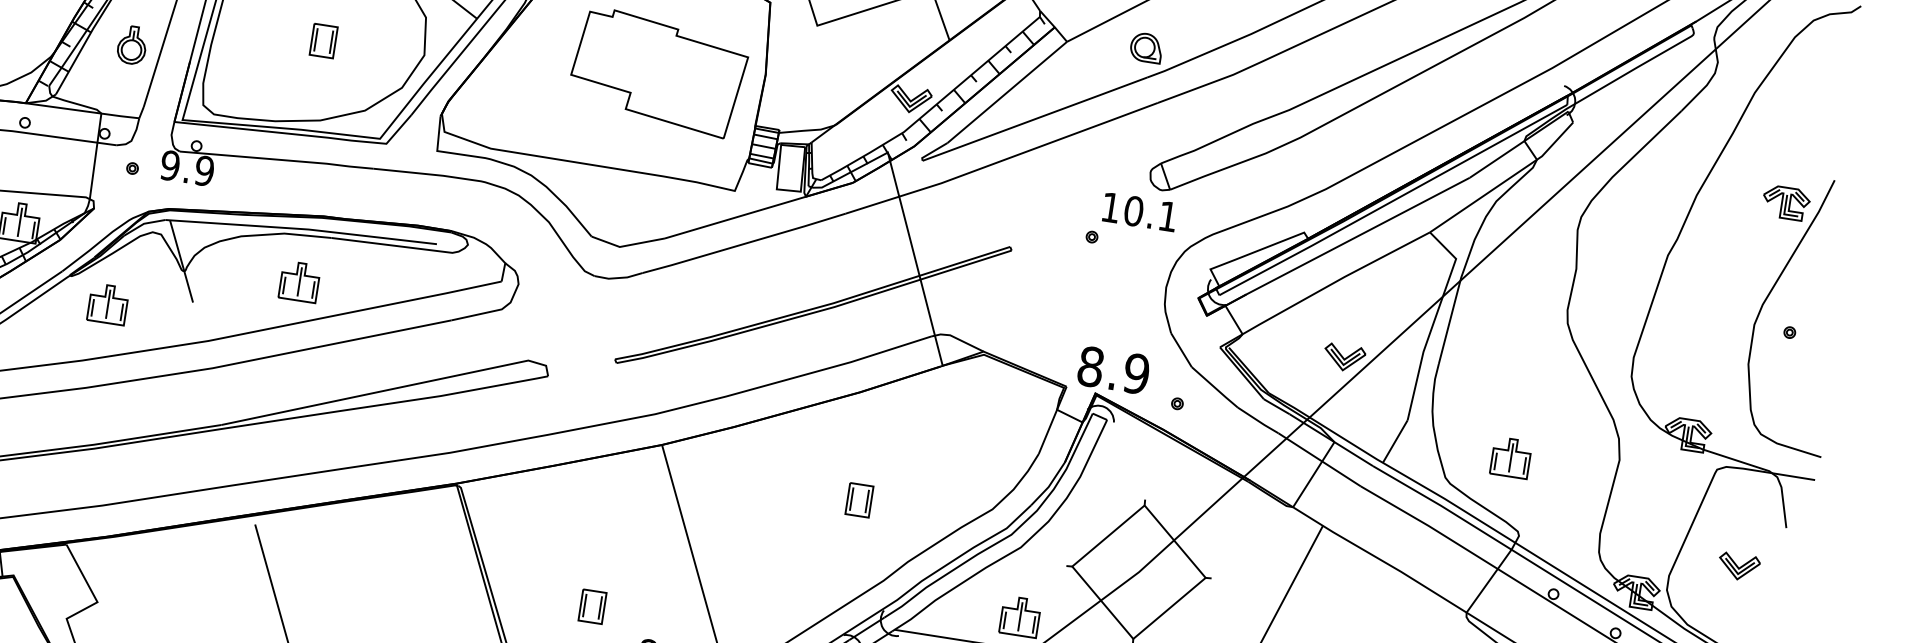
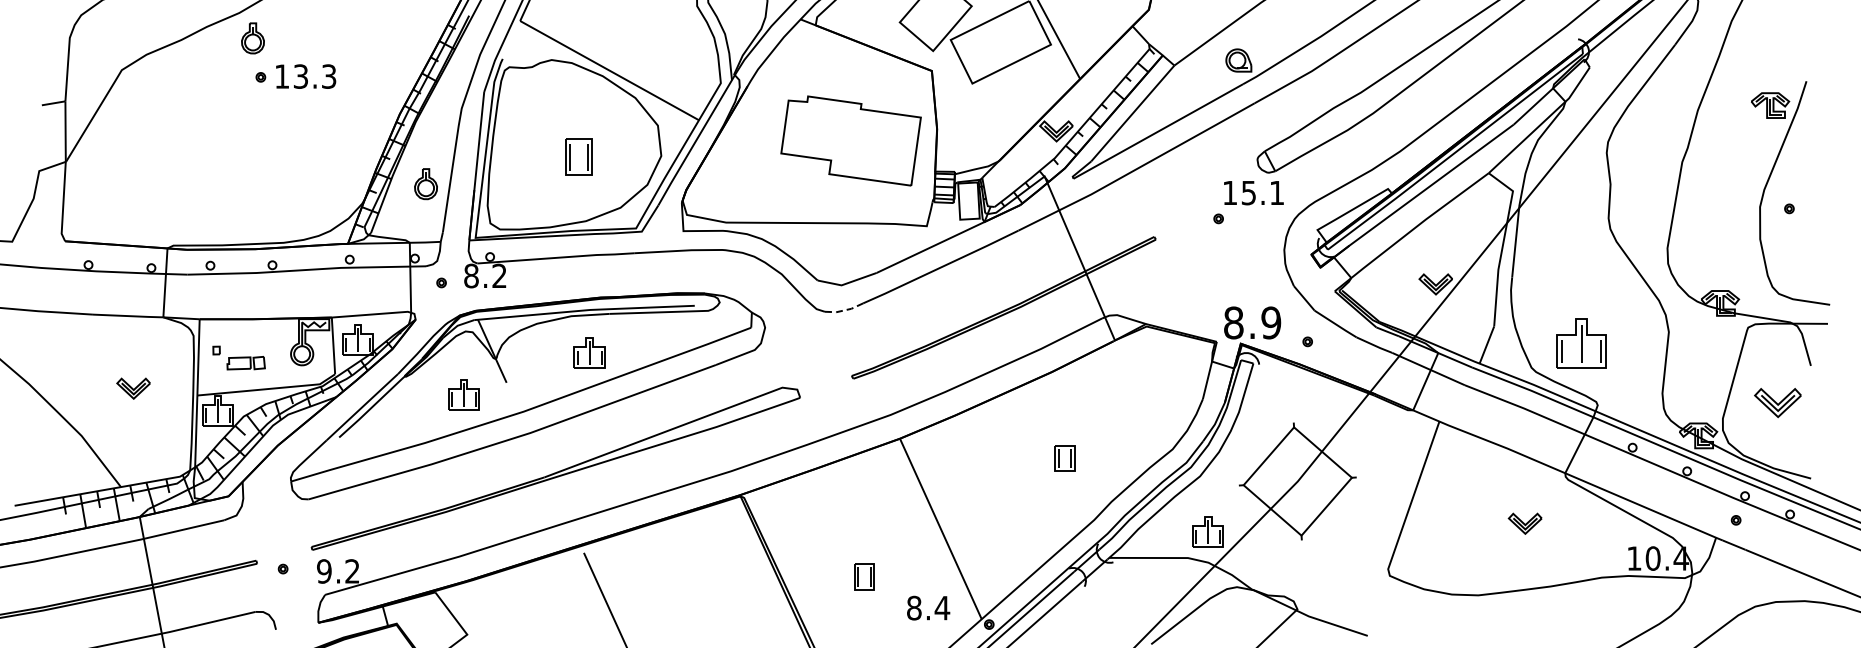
part: (323, 40) -> (578, 156), size x1.4
text: (187, 167) -> (485, 275), 9.9 -> 8.2
text: (1133, 210) -> (1248, 192), 10.1 -> 15.1
line: (618, 278) -> (844, 310), solid -> dashed
part: (107, 303) -> (463, 394), moved
part: (1510, 457) -> (1581, 343), size x1.6
part: (1738, 566) -> (1777, 402), size x1.4

